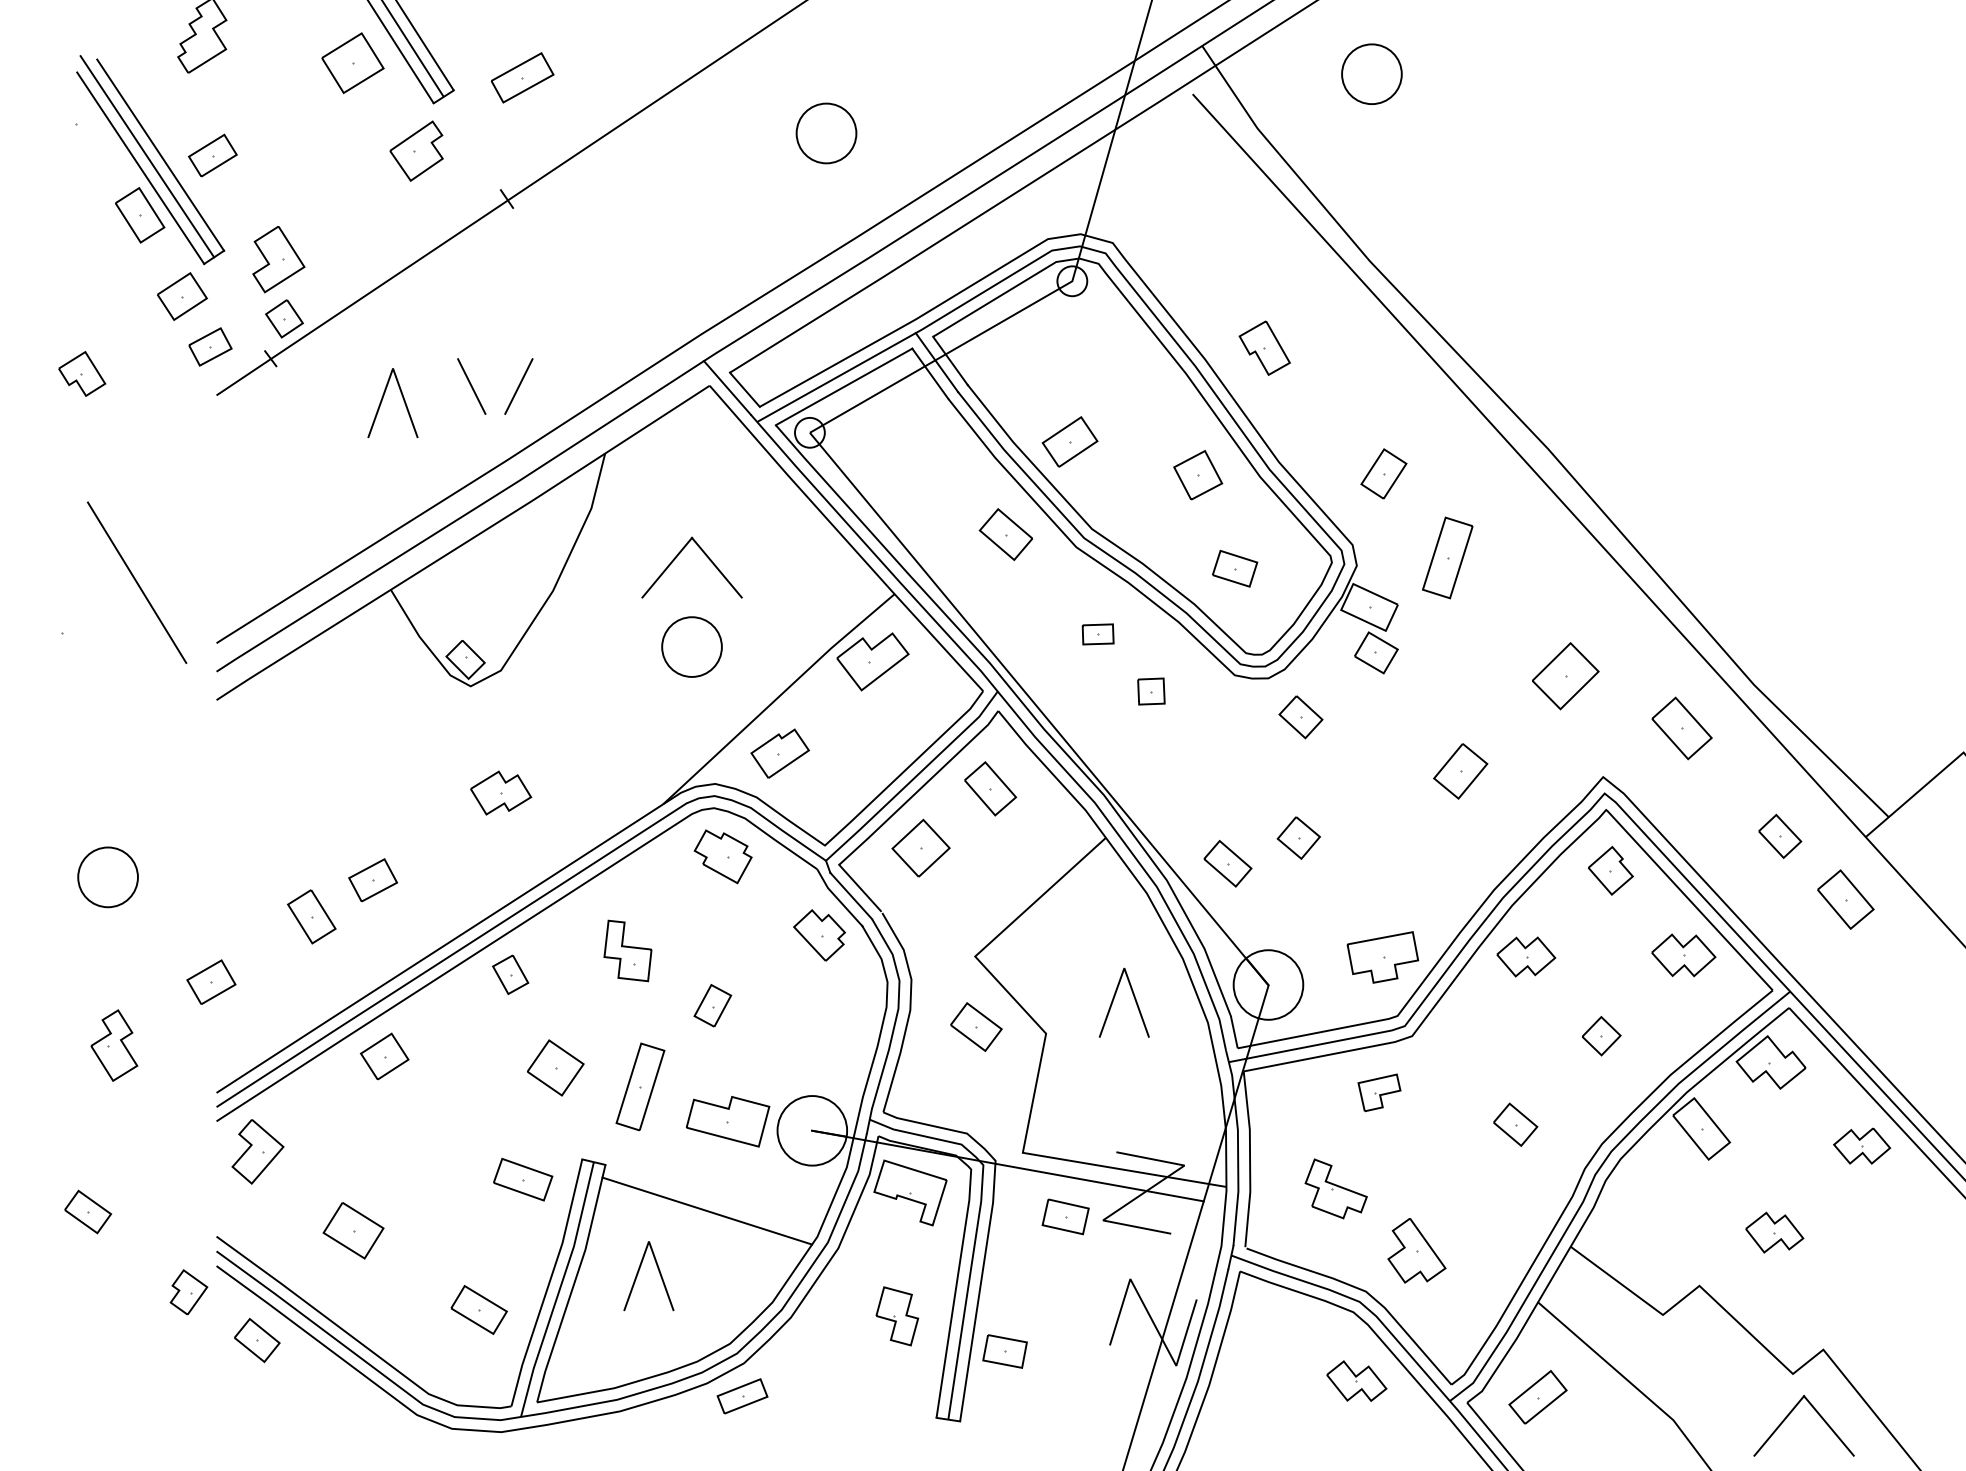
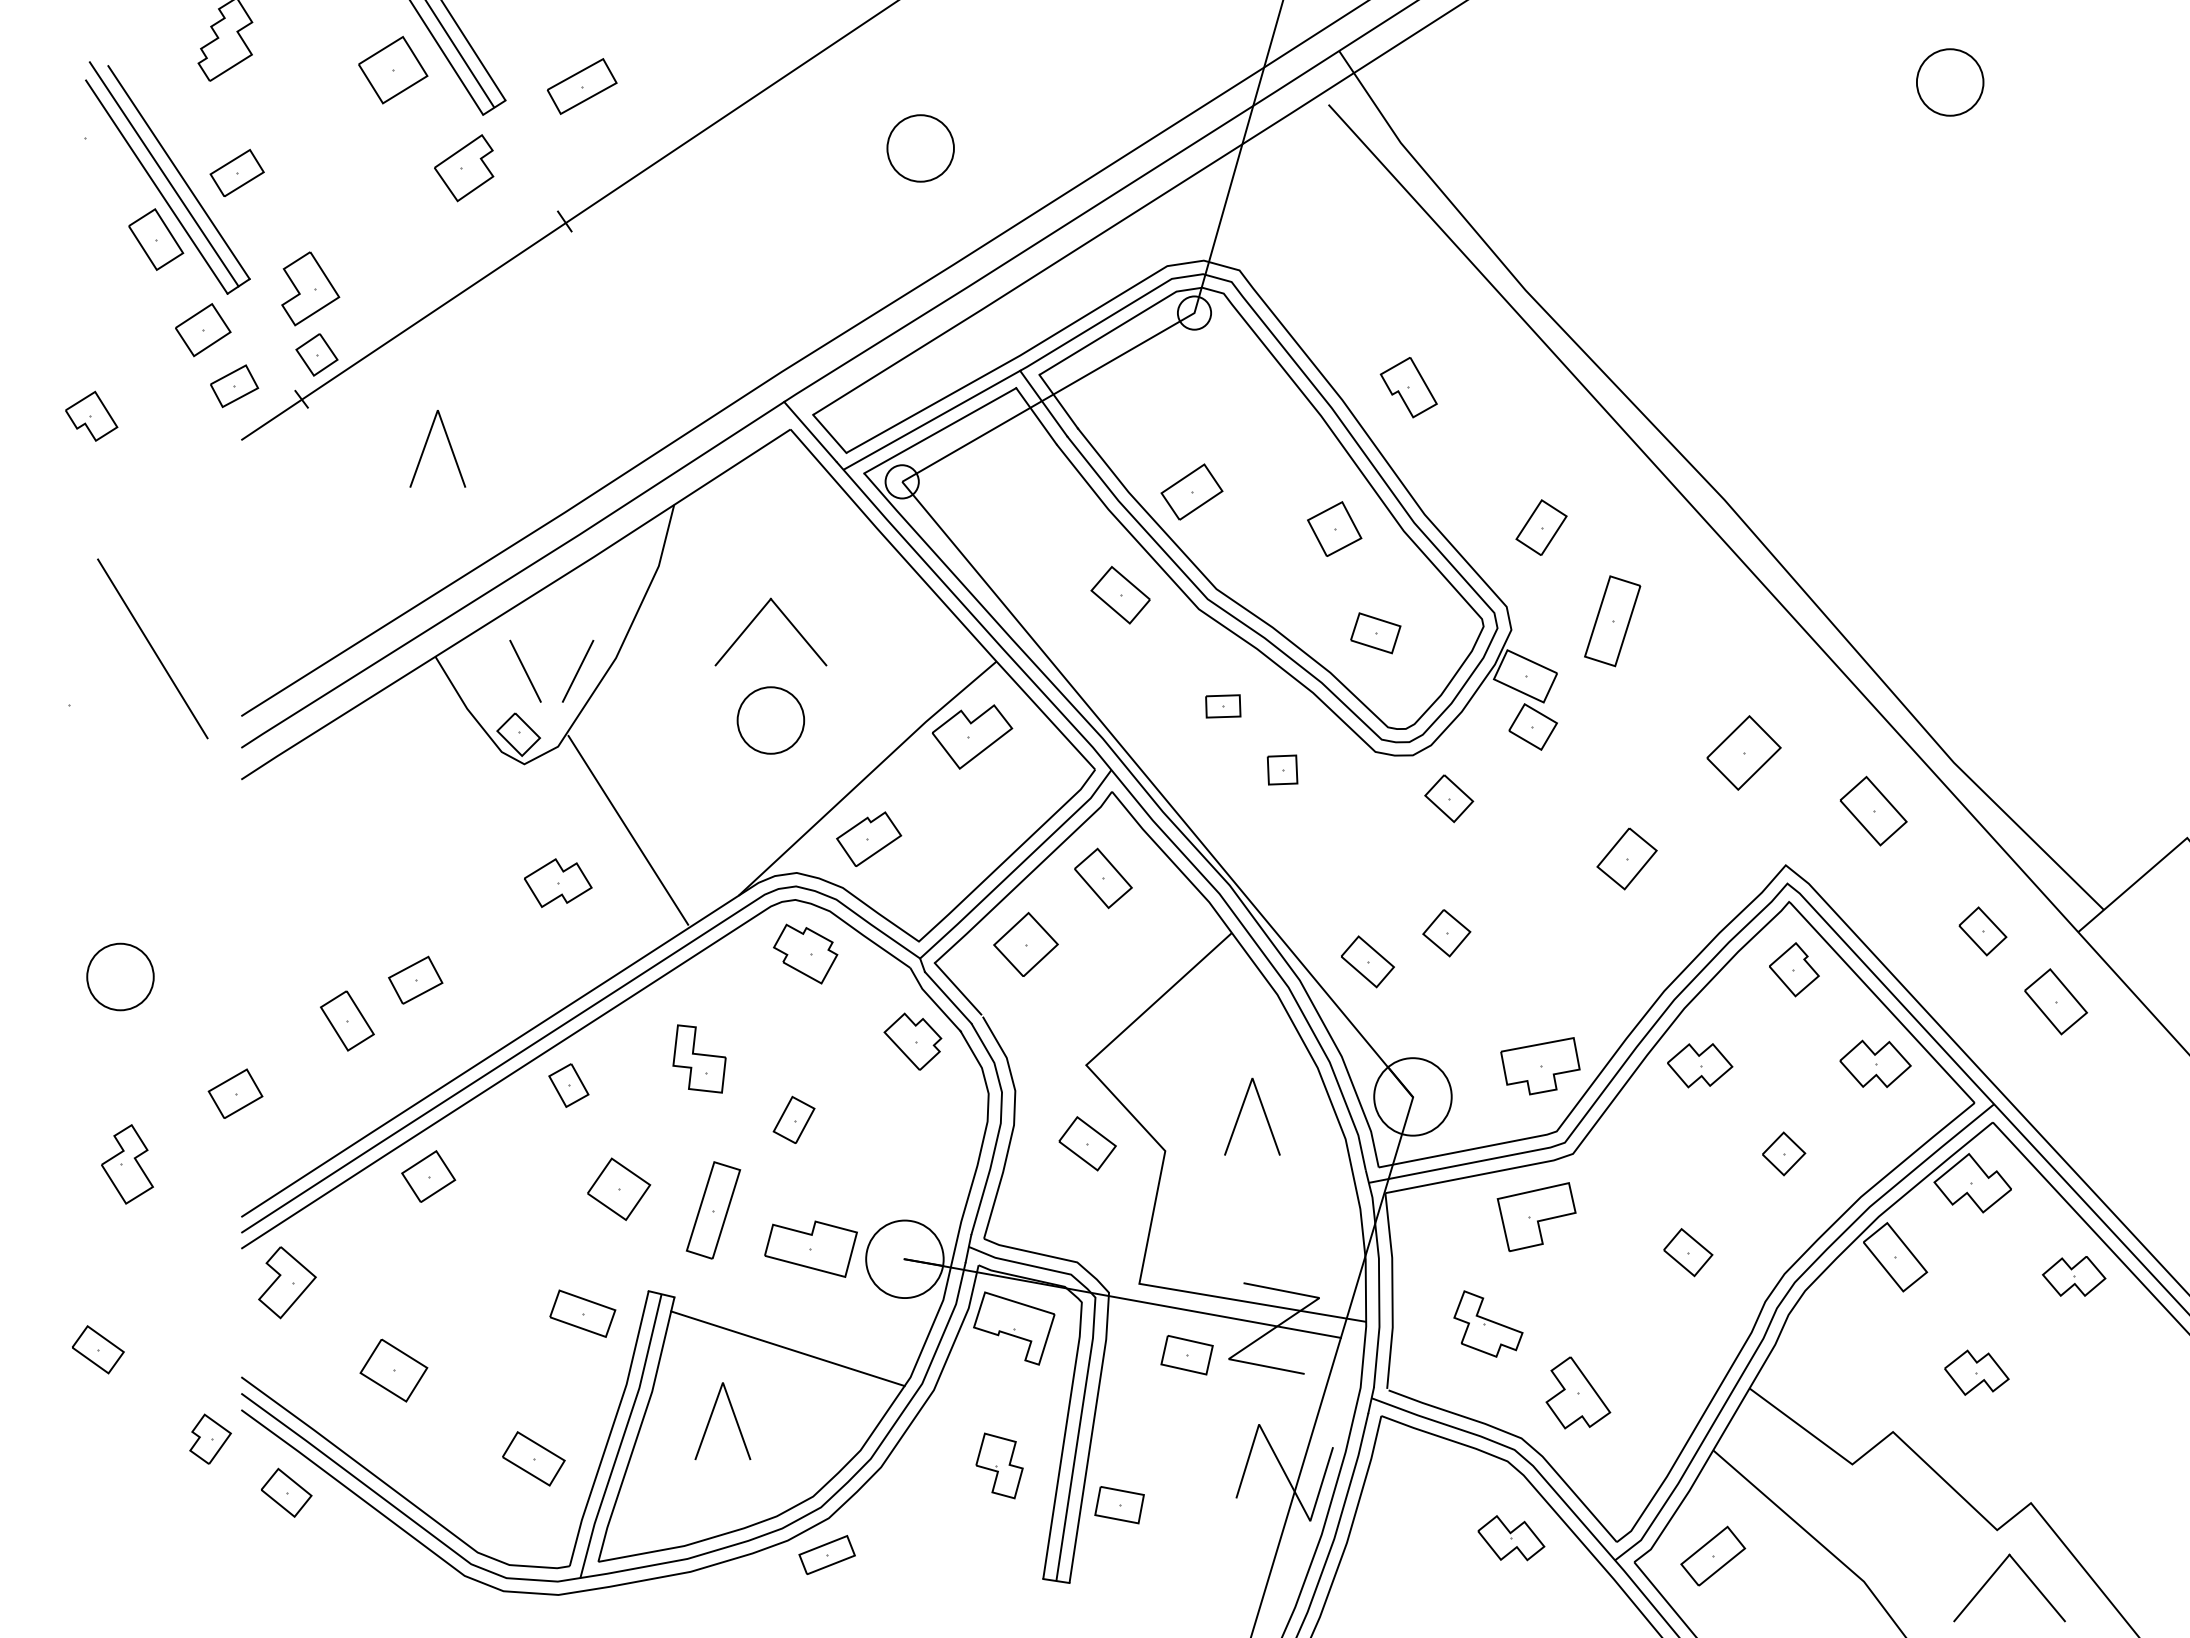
part: (1372, 74) -> (1950, 82), moved
part: (477, 394) -> (531, 680), moved
line: (564, 745) -> (628, 830), added
part: (1379, 1092) -> (1536, 1216), size x1.67

